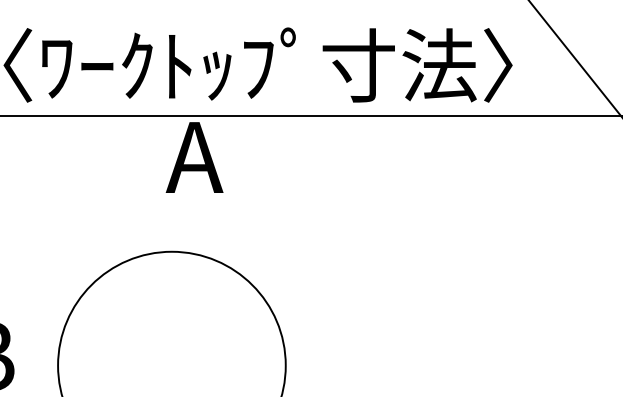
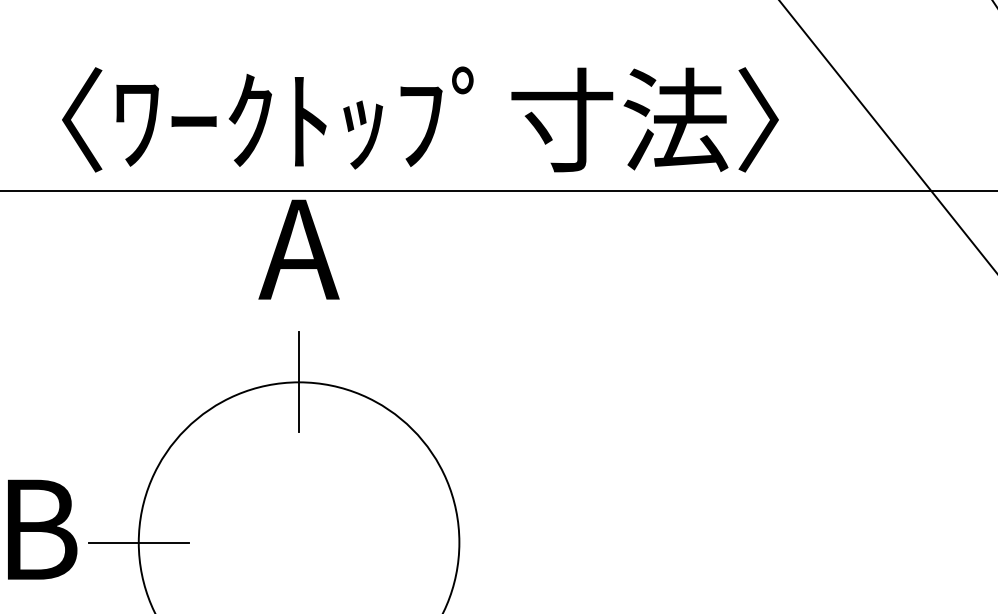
text: (194, 157) -> (298, 249), moved
line: (172, 251) -> (299, 382), added
line: (57, 365) -> (138, 542), added

